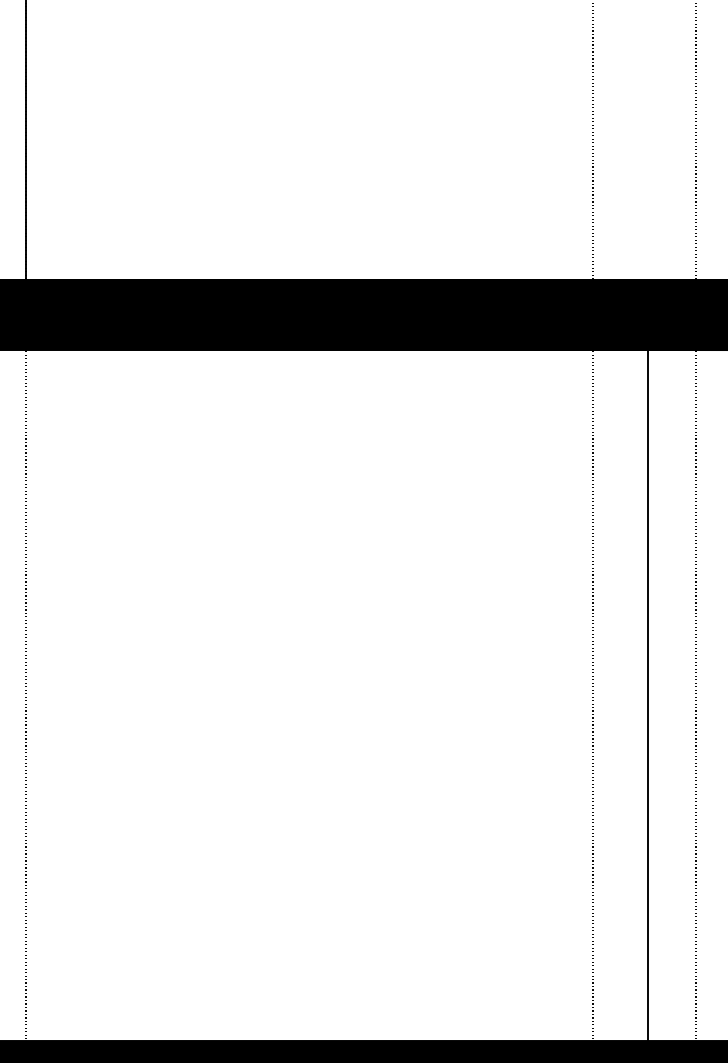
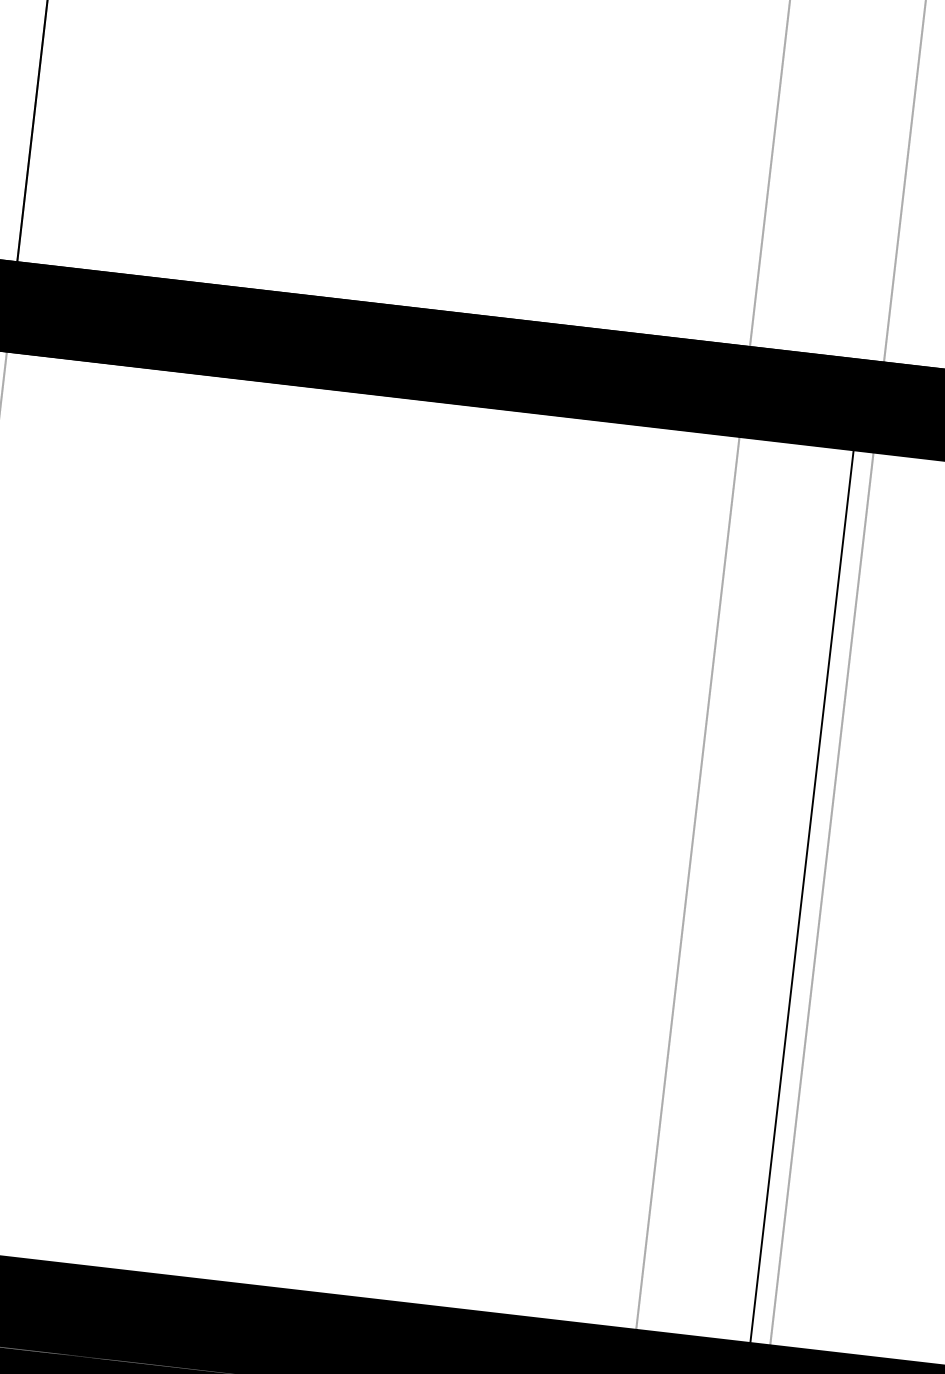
line: (648, 694) -> (802, 895), moved

